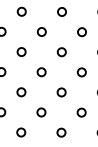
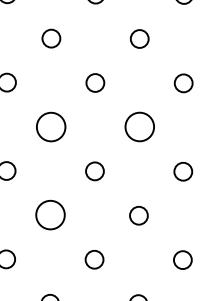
circle: (21, 51) -> (50, 125), size x1.6
circle: (61, 52) -> (138, 127), size x1.6
circle: (21, 92) -> (50, 215), size x1.6

